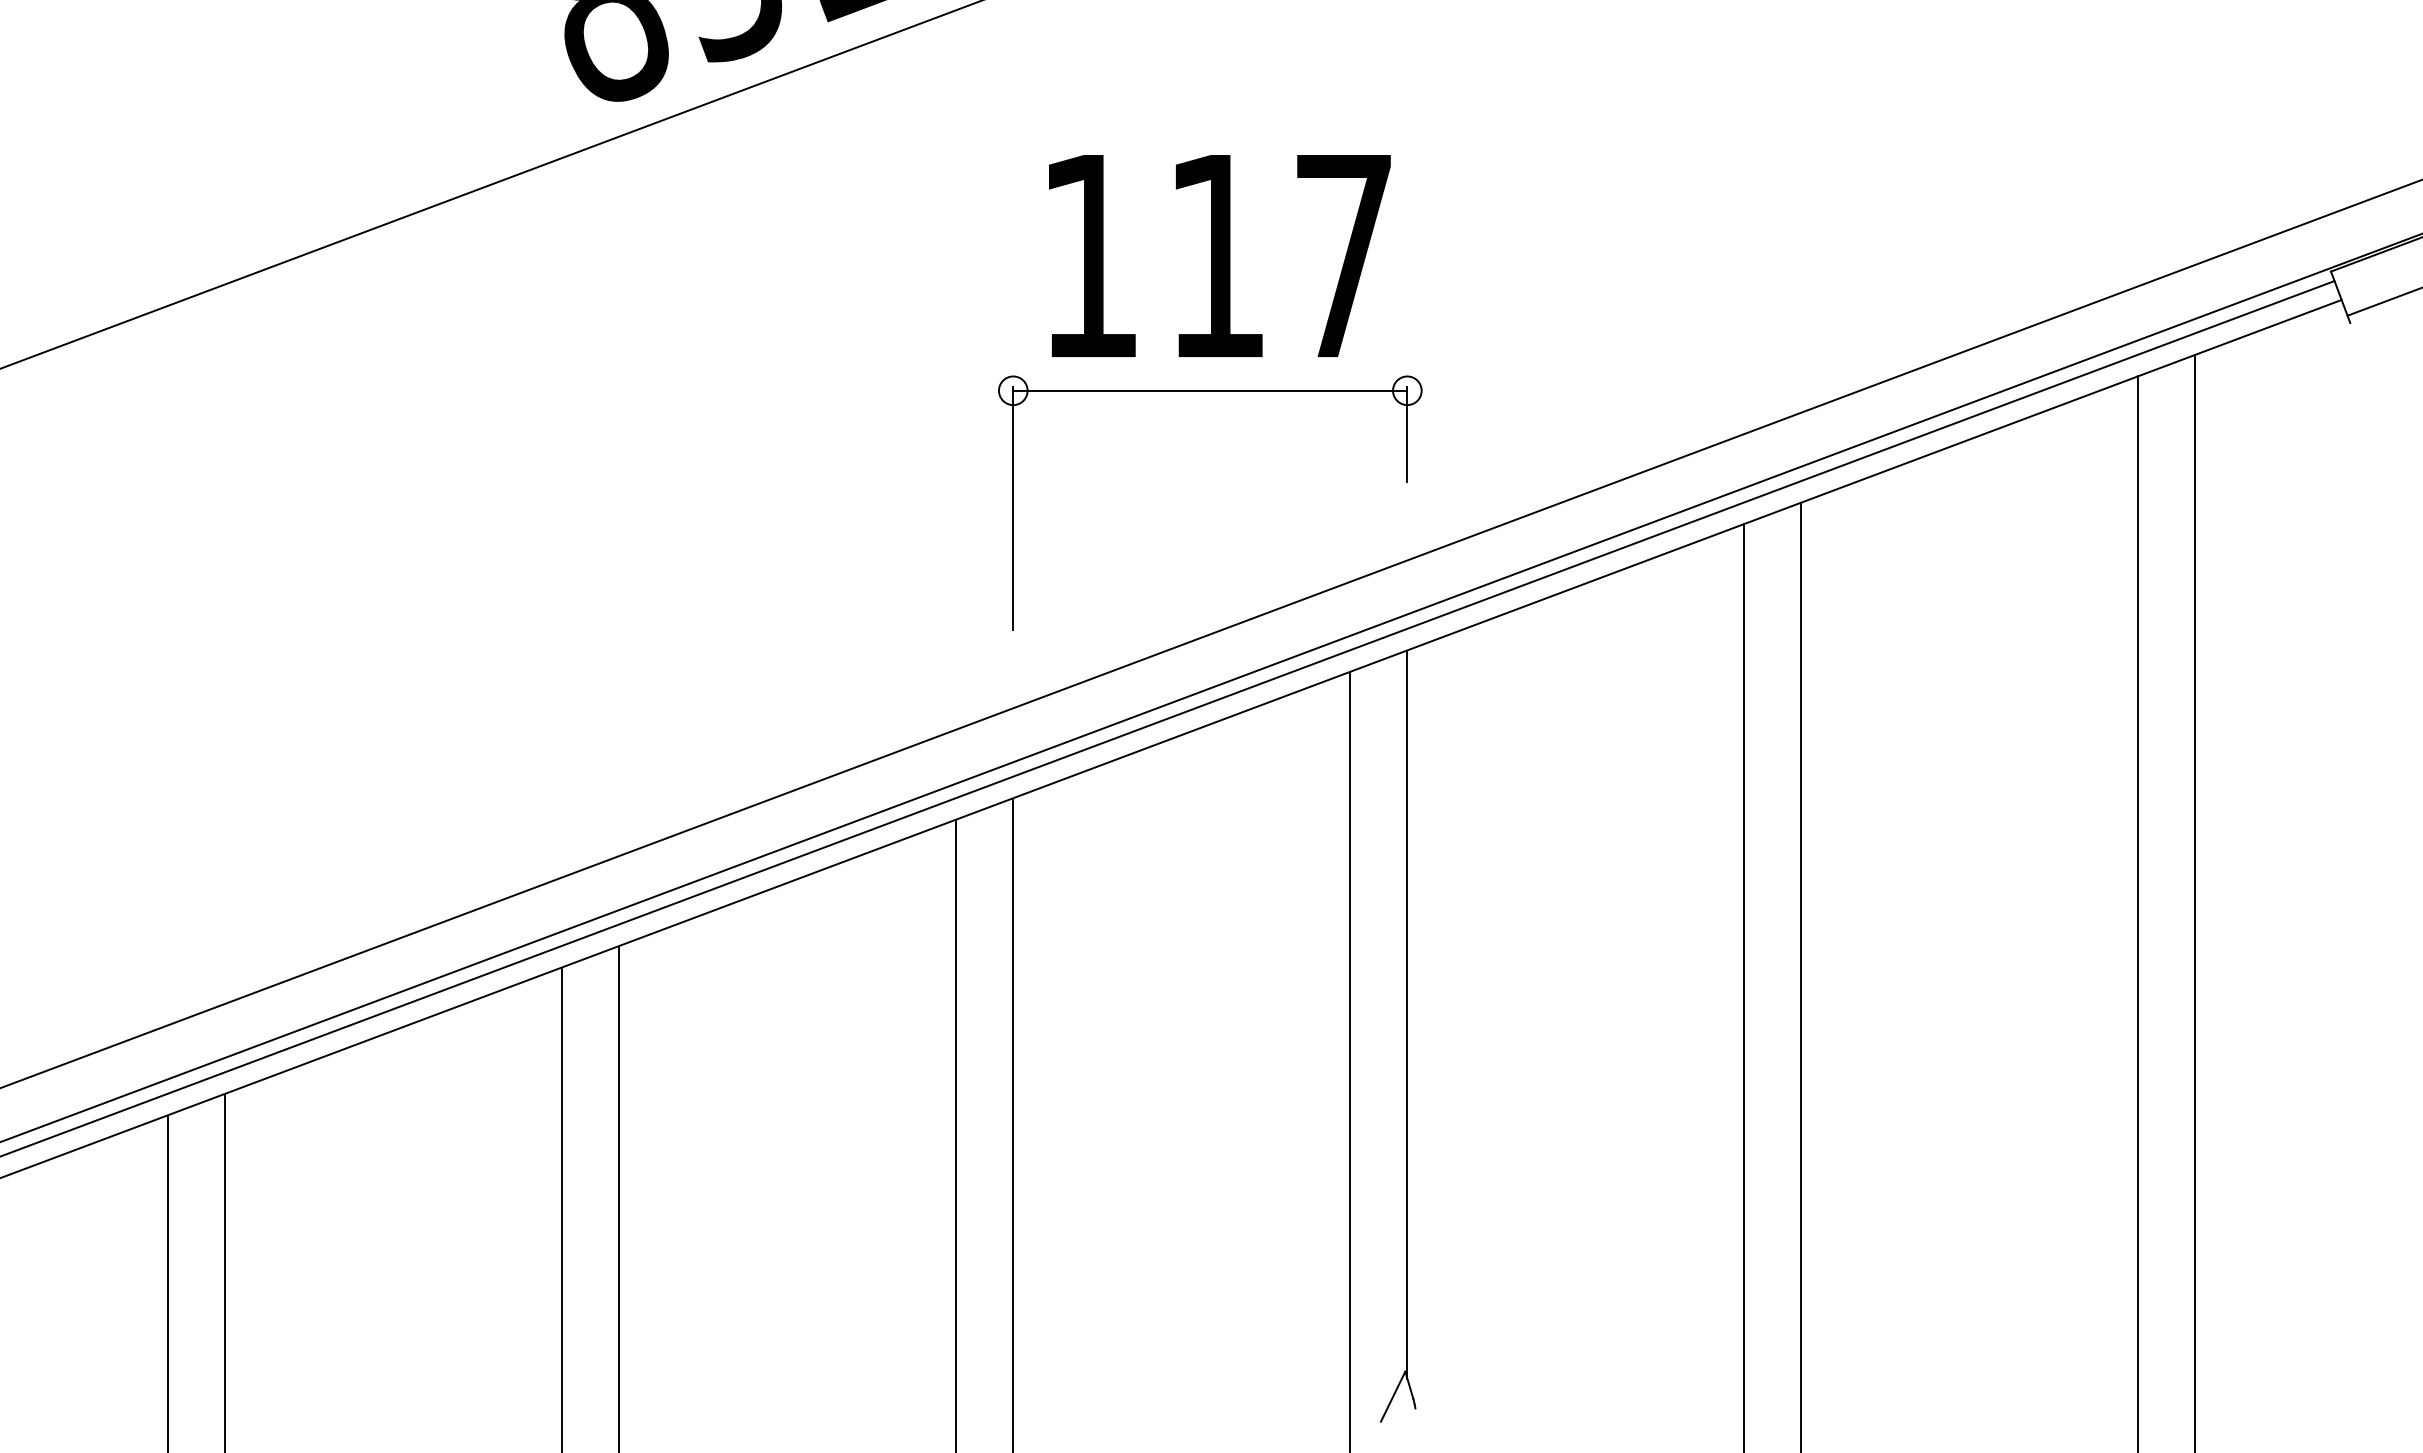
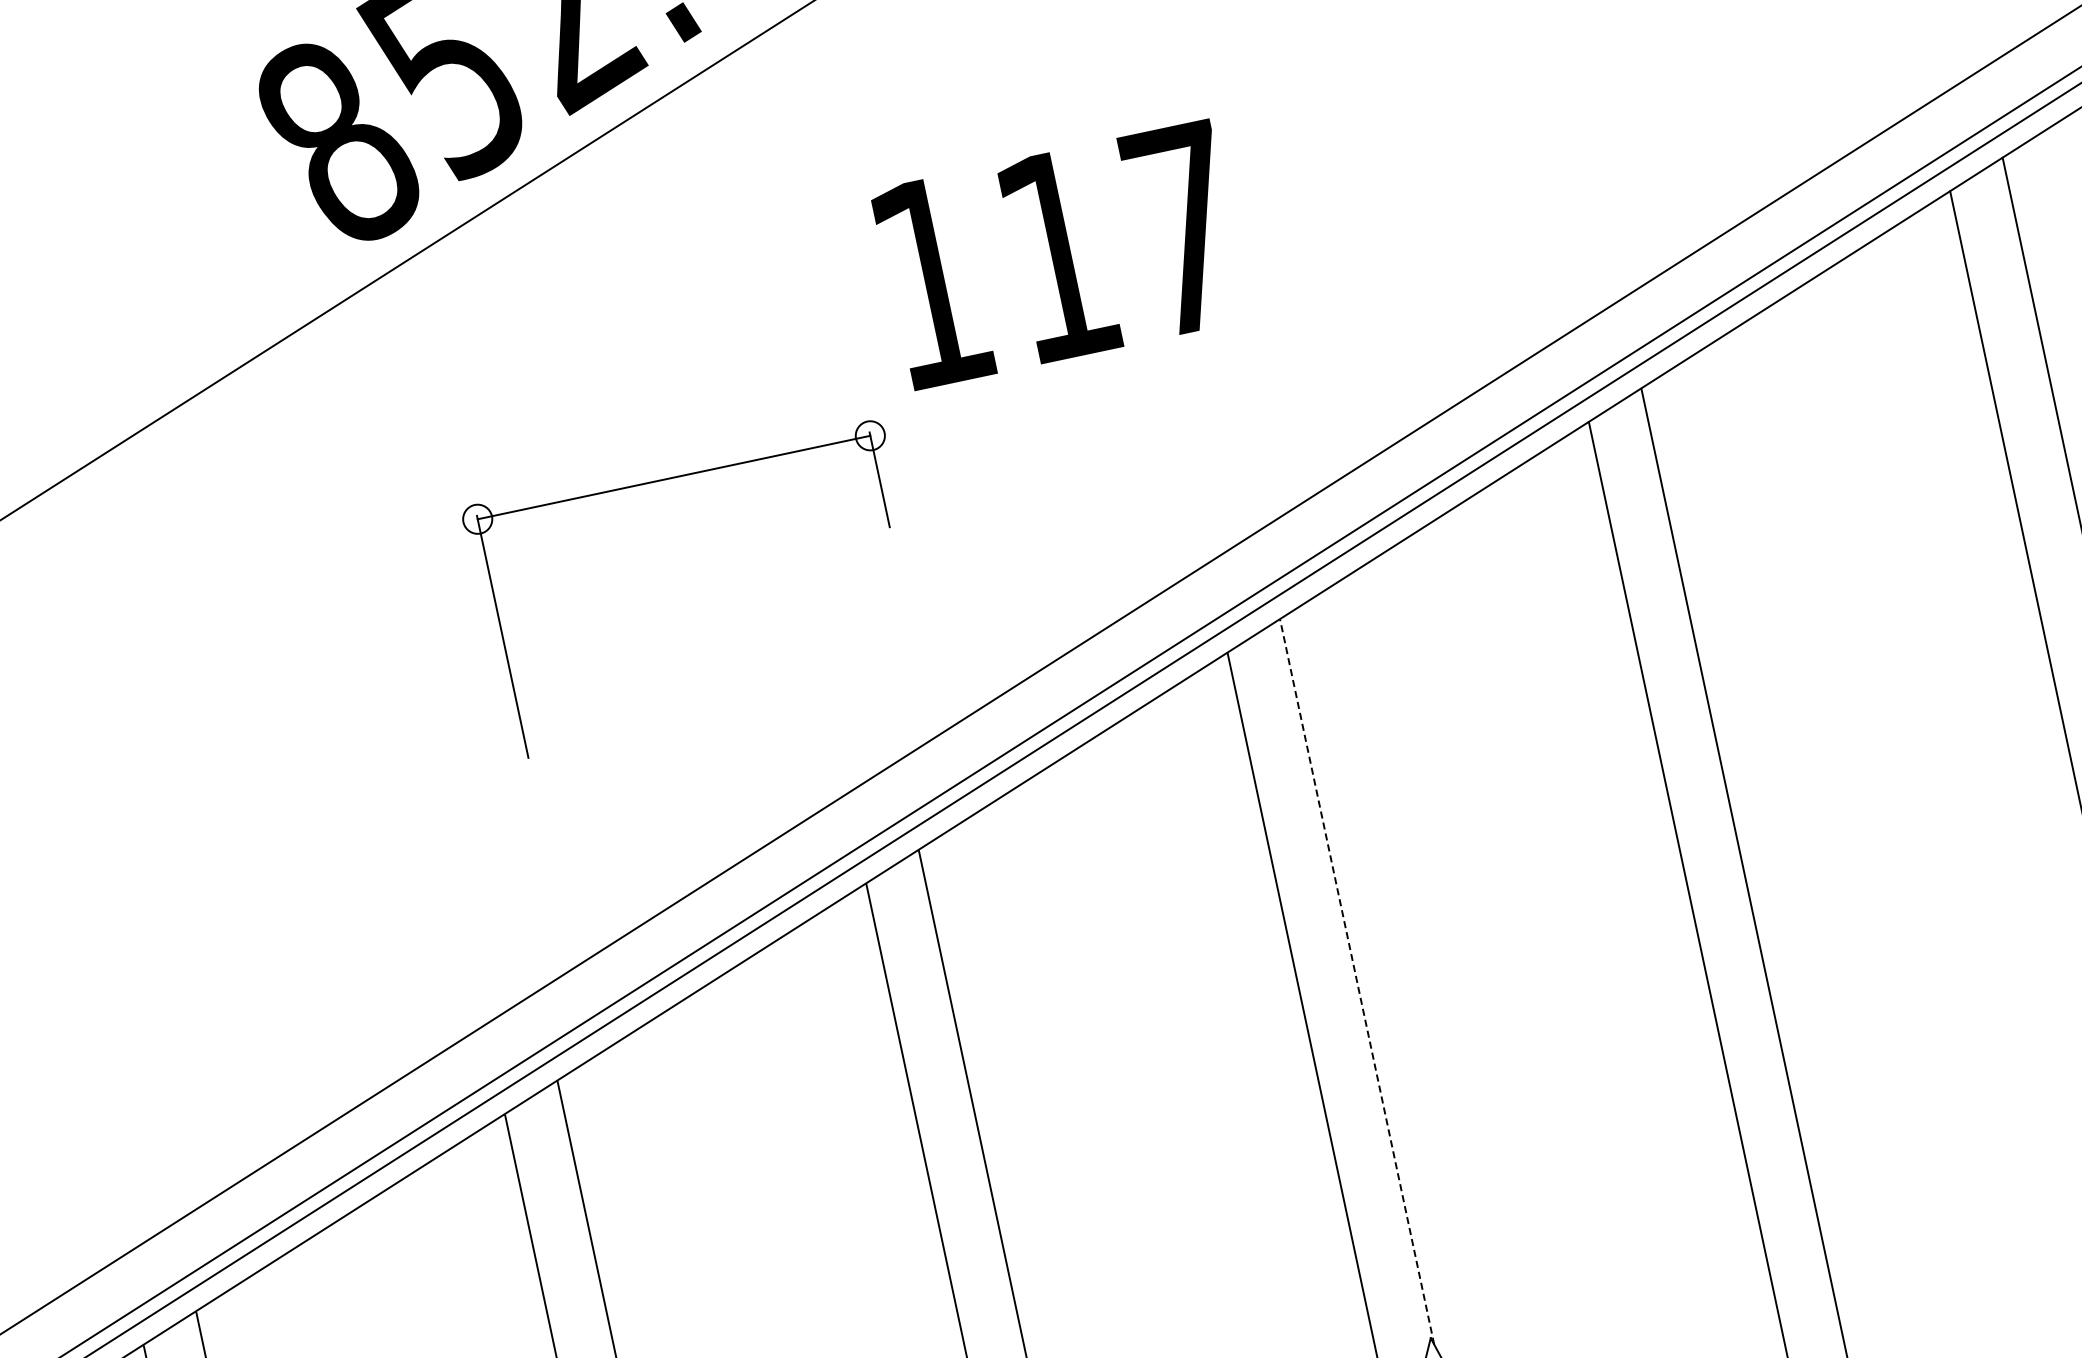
text: (1219, 255) -> (1060, 254), moved
part: (1210, 391) -> (674, 478), moved
line: (1407, 1014) -> (1357, 981), solid -> dashed

